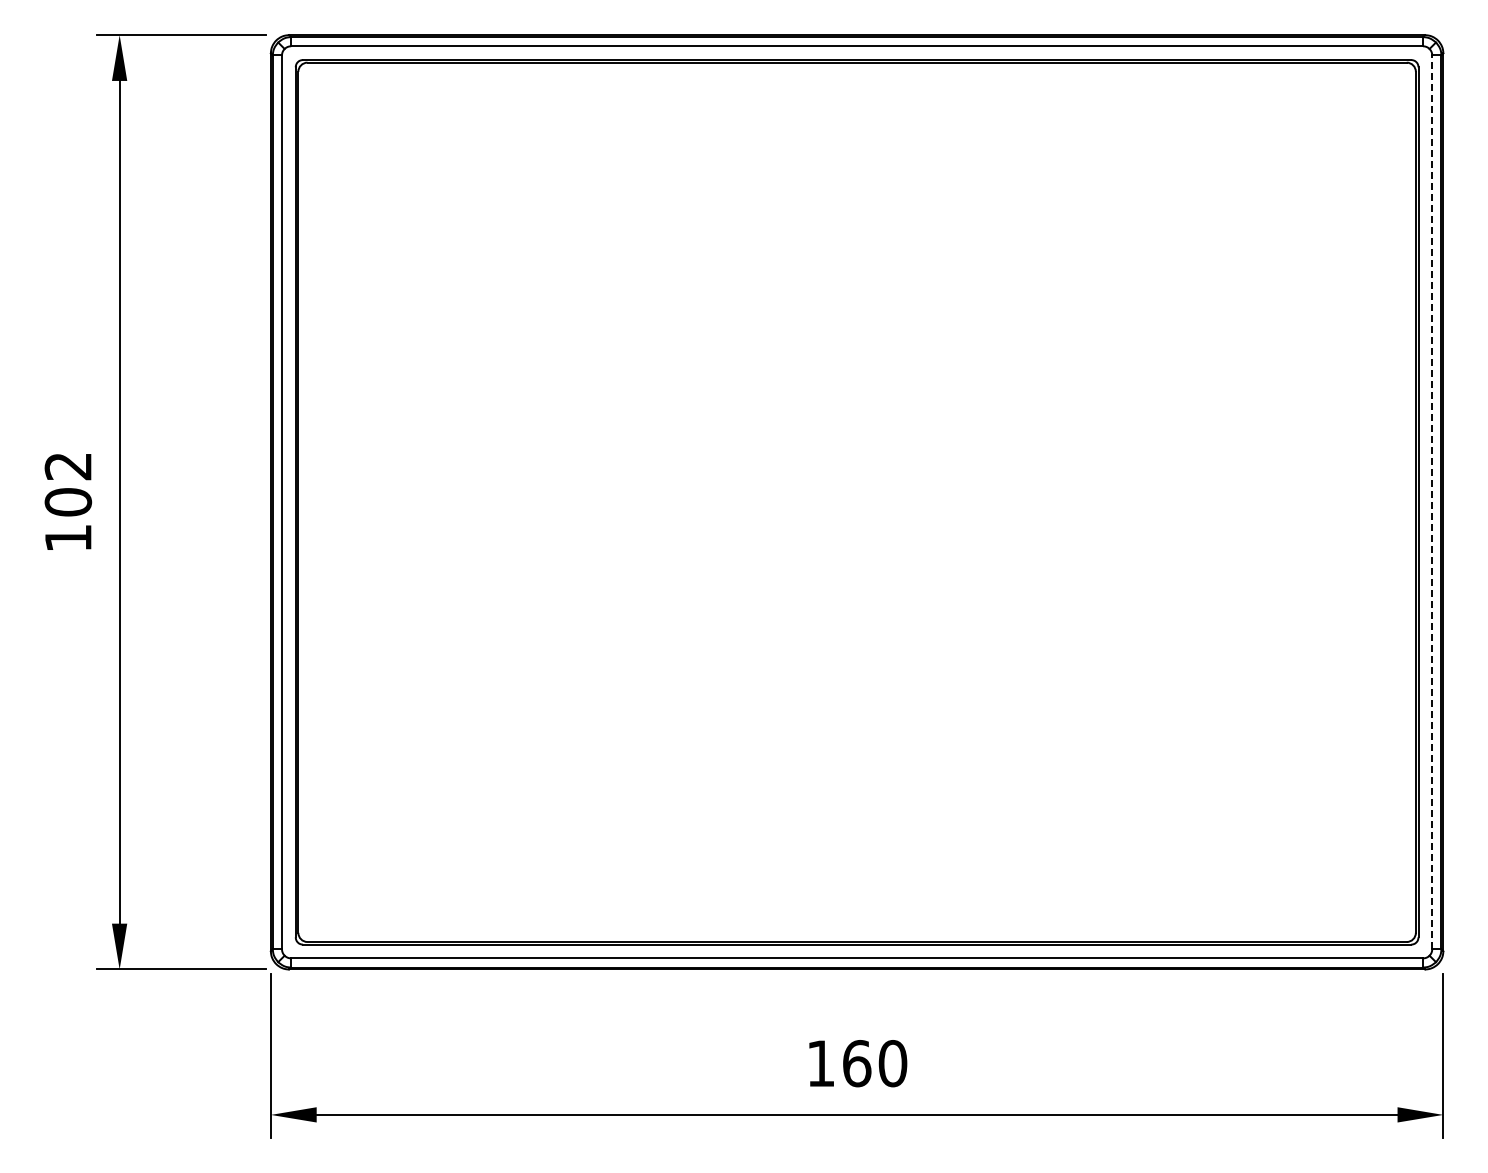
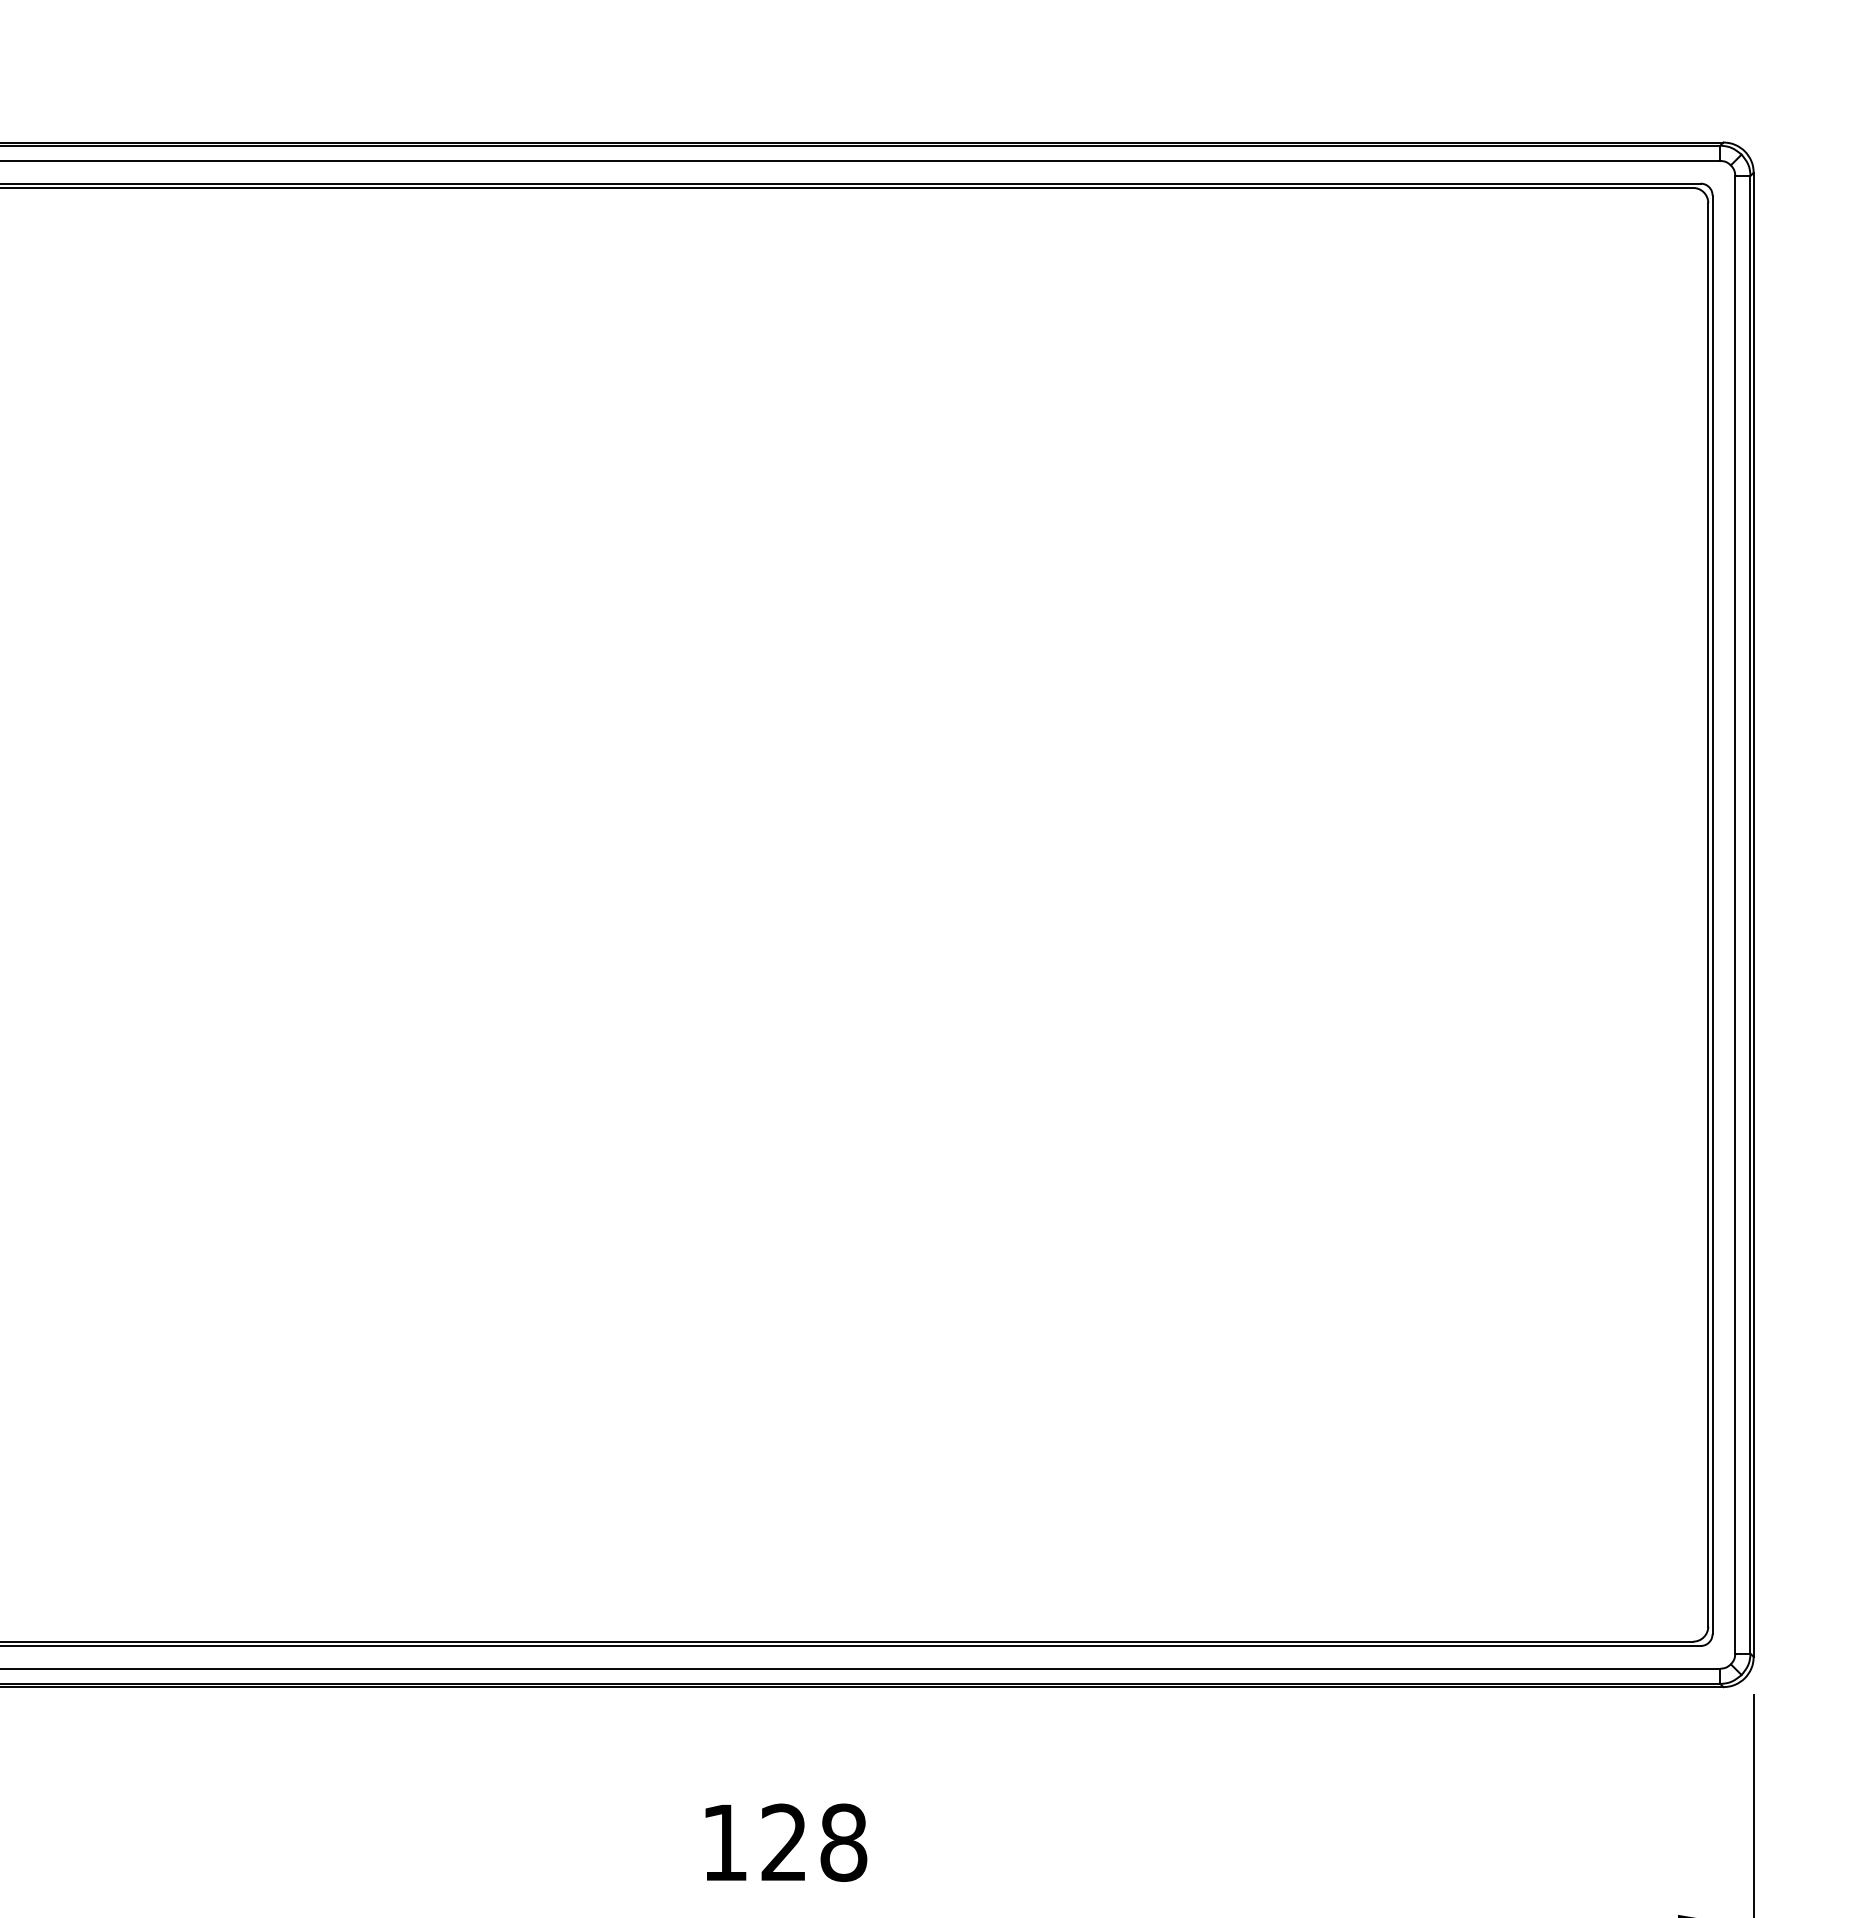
line: (1432, 502) -> (1735, 915), dashed -> solid
text: (875, 1063) -> (814, 1842), 160 -> 128

